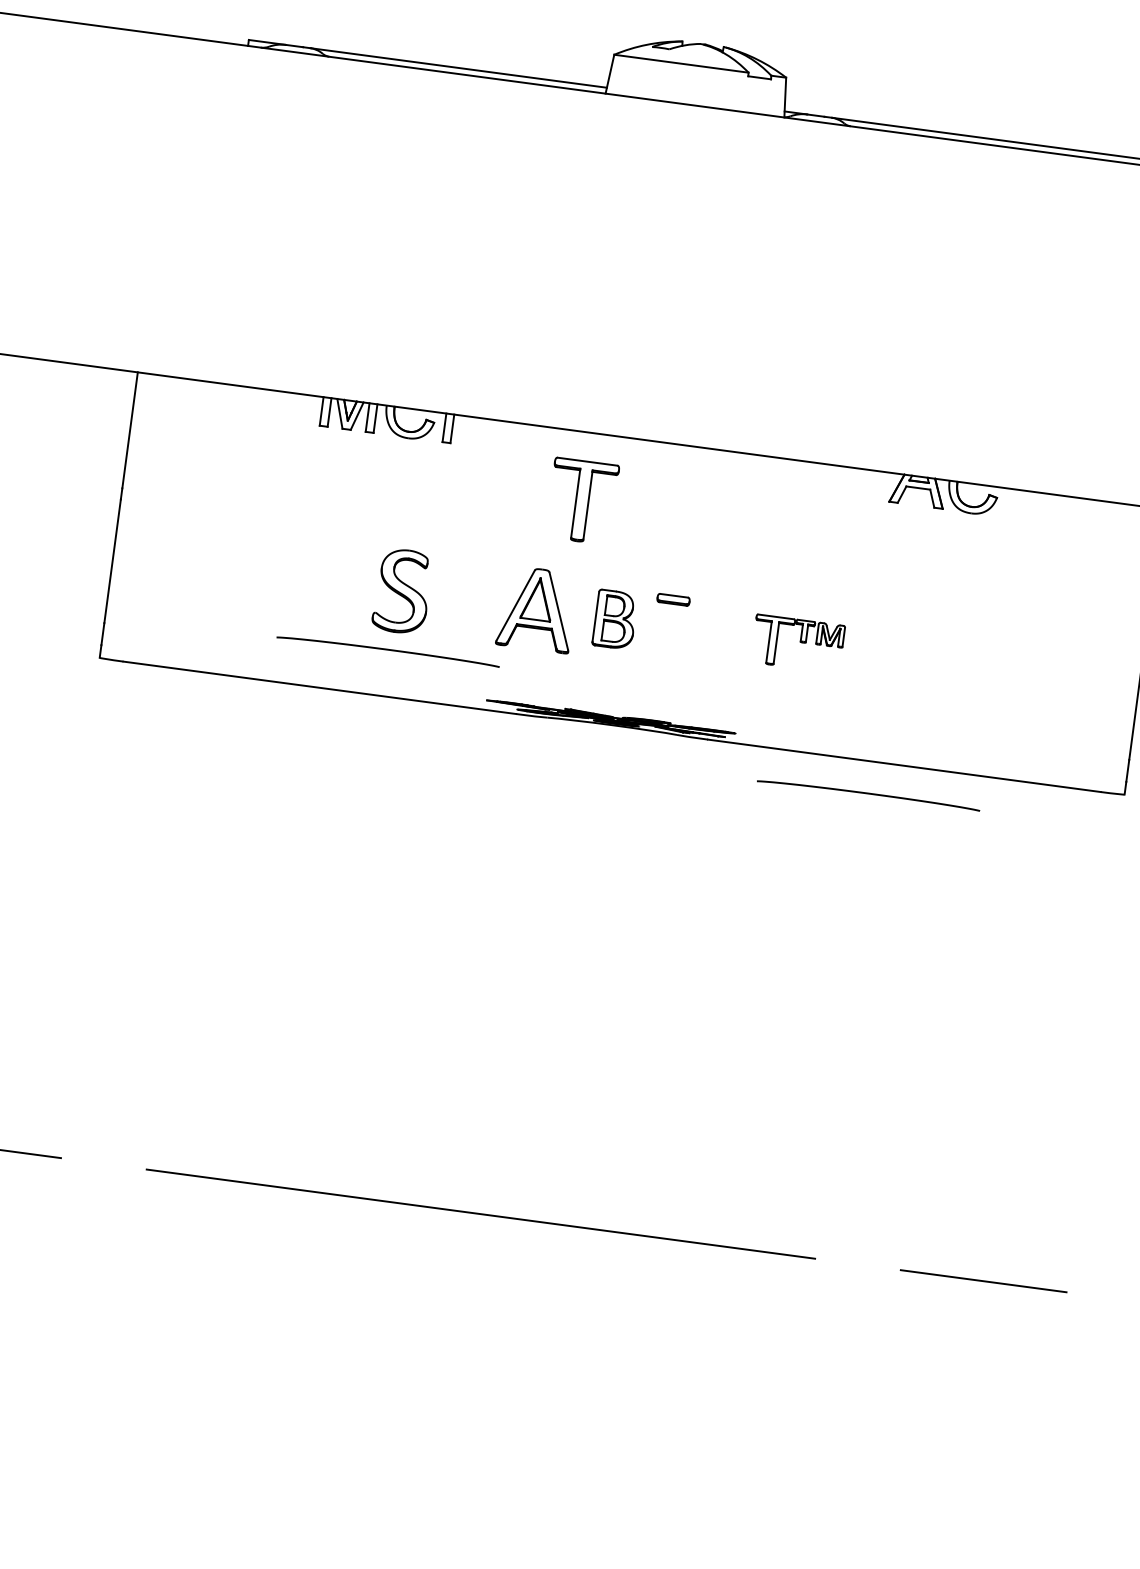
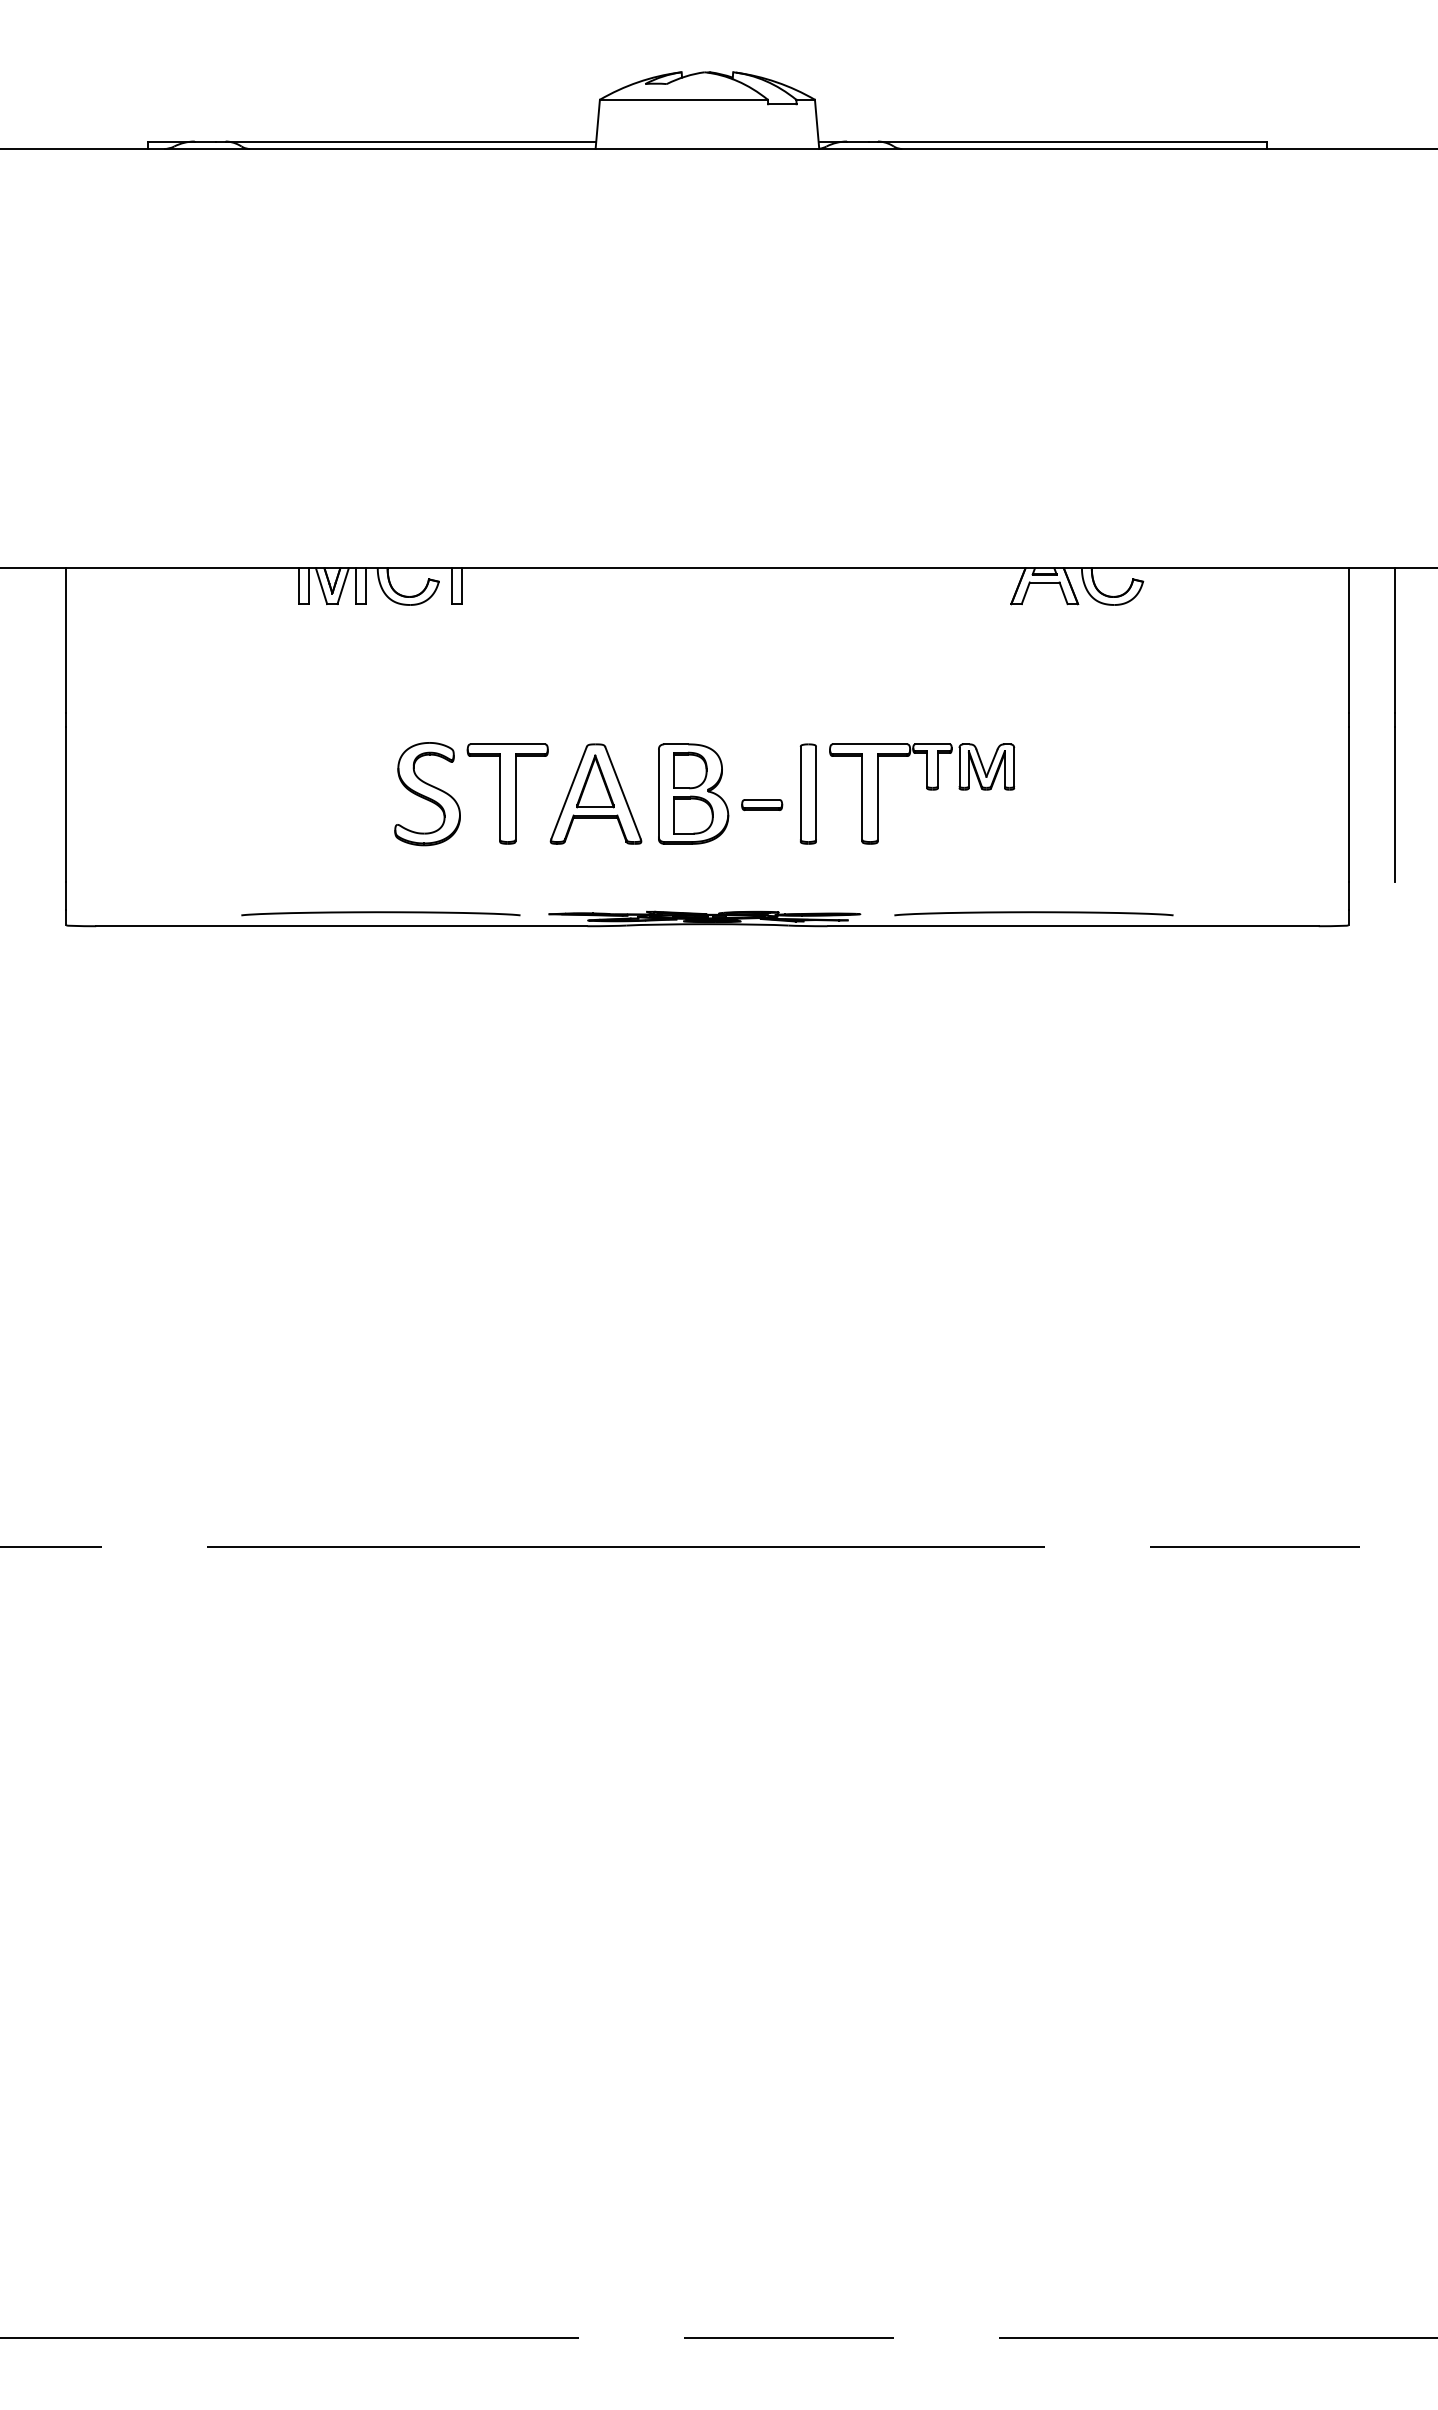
part: (582, 500) -> (507, 793), moved
part: (673, 600) -> (762, 805), moved
part: (615, 619) -> (693, 793), size x1.43
part: (706, 631) -> (807, 793), added
part: (798, 643) -> (922, 793), size x1.67
curve: (387, 650) -> (380, 913), moved
curve: (868, 794) -> (1033, 913), moved

